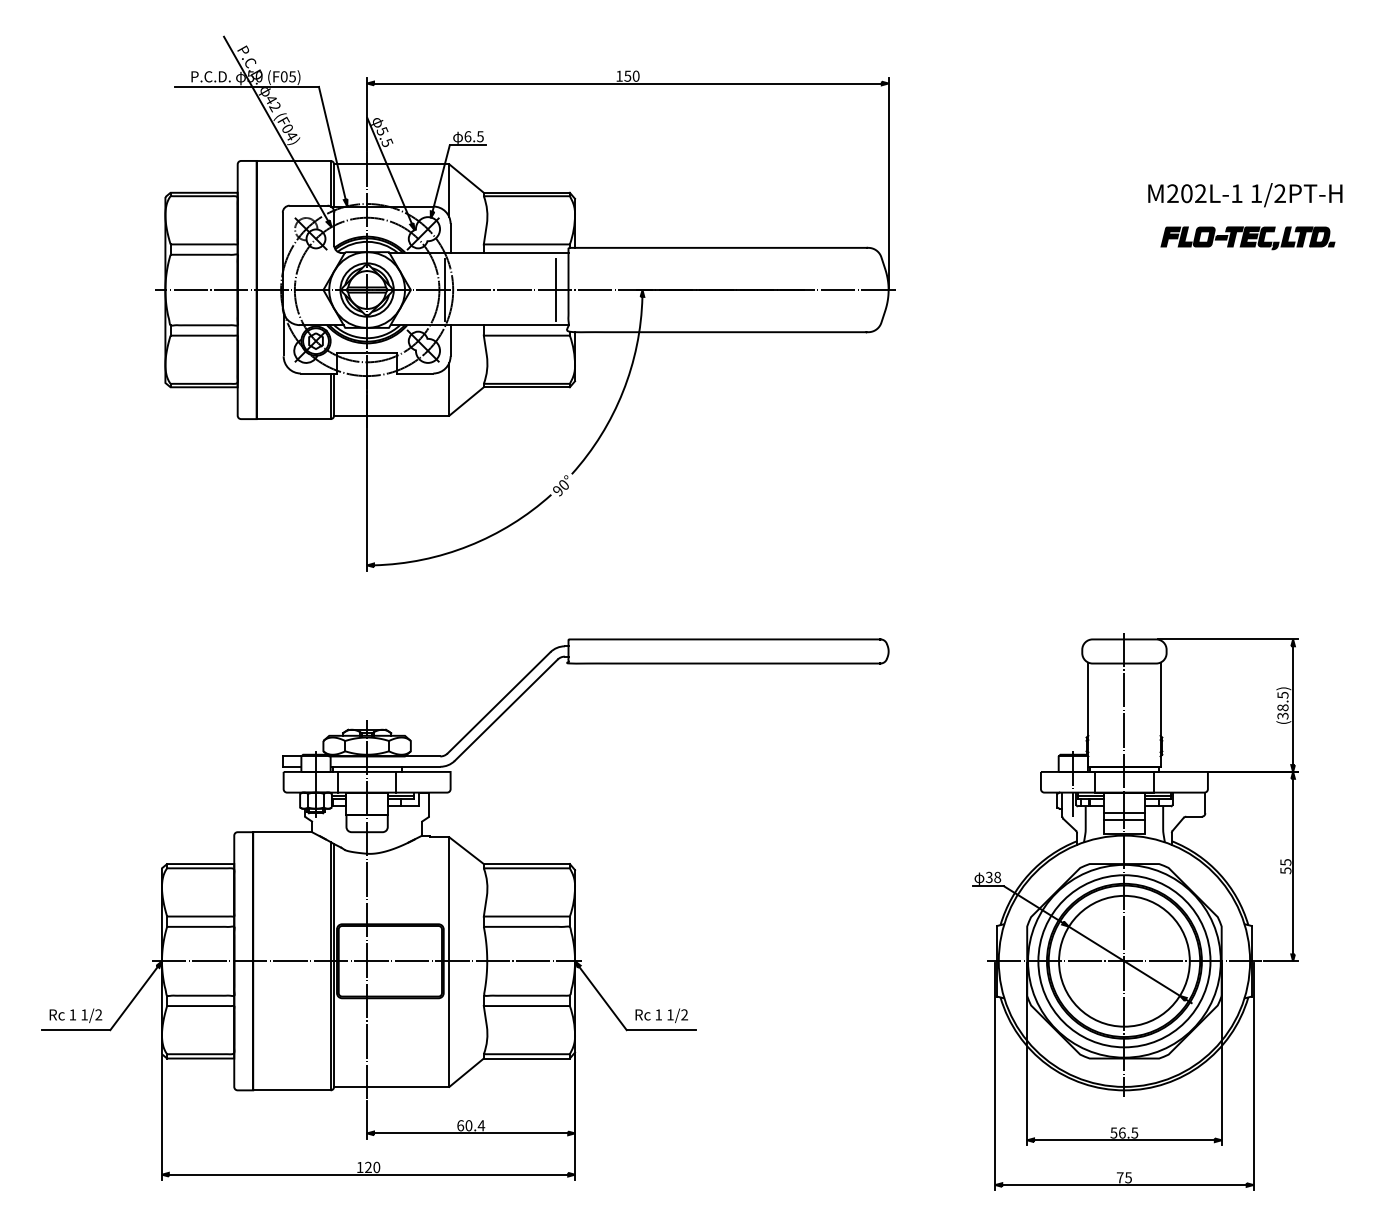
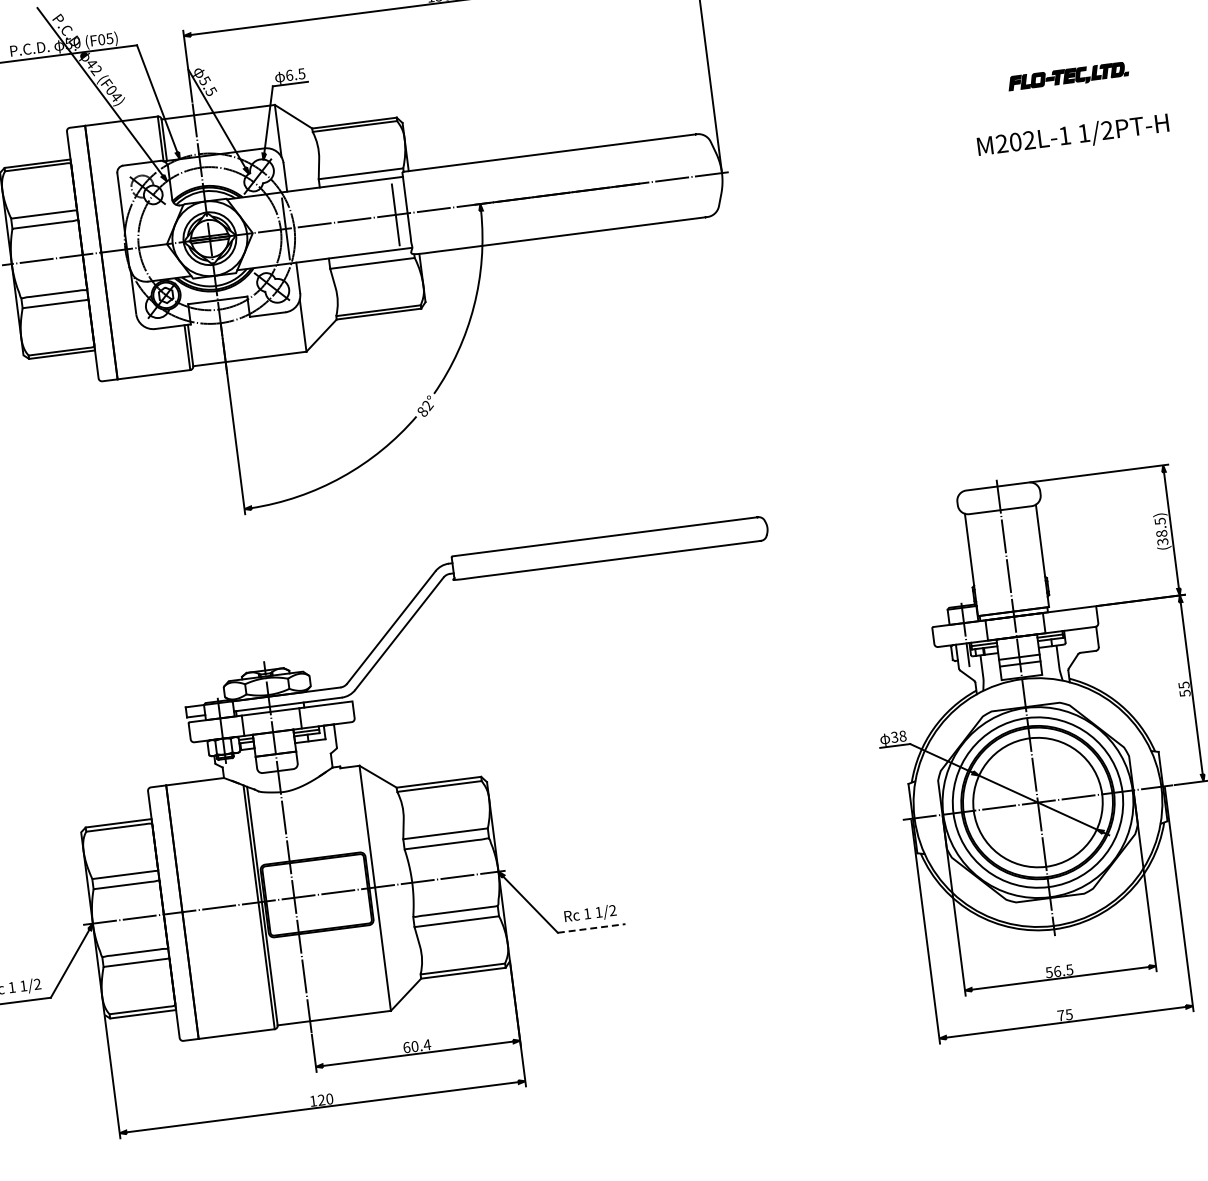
text: (1245, 195) -> (1073, 136), moved
part: (1247, 238) -> (1067, 77), size x0.7
text: (561, 488) -> (425, 409), 90° -> 82°
line: (661, 1030) -> (592, 928), solid -> dashed

